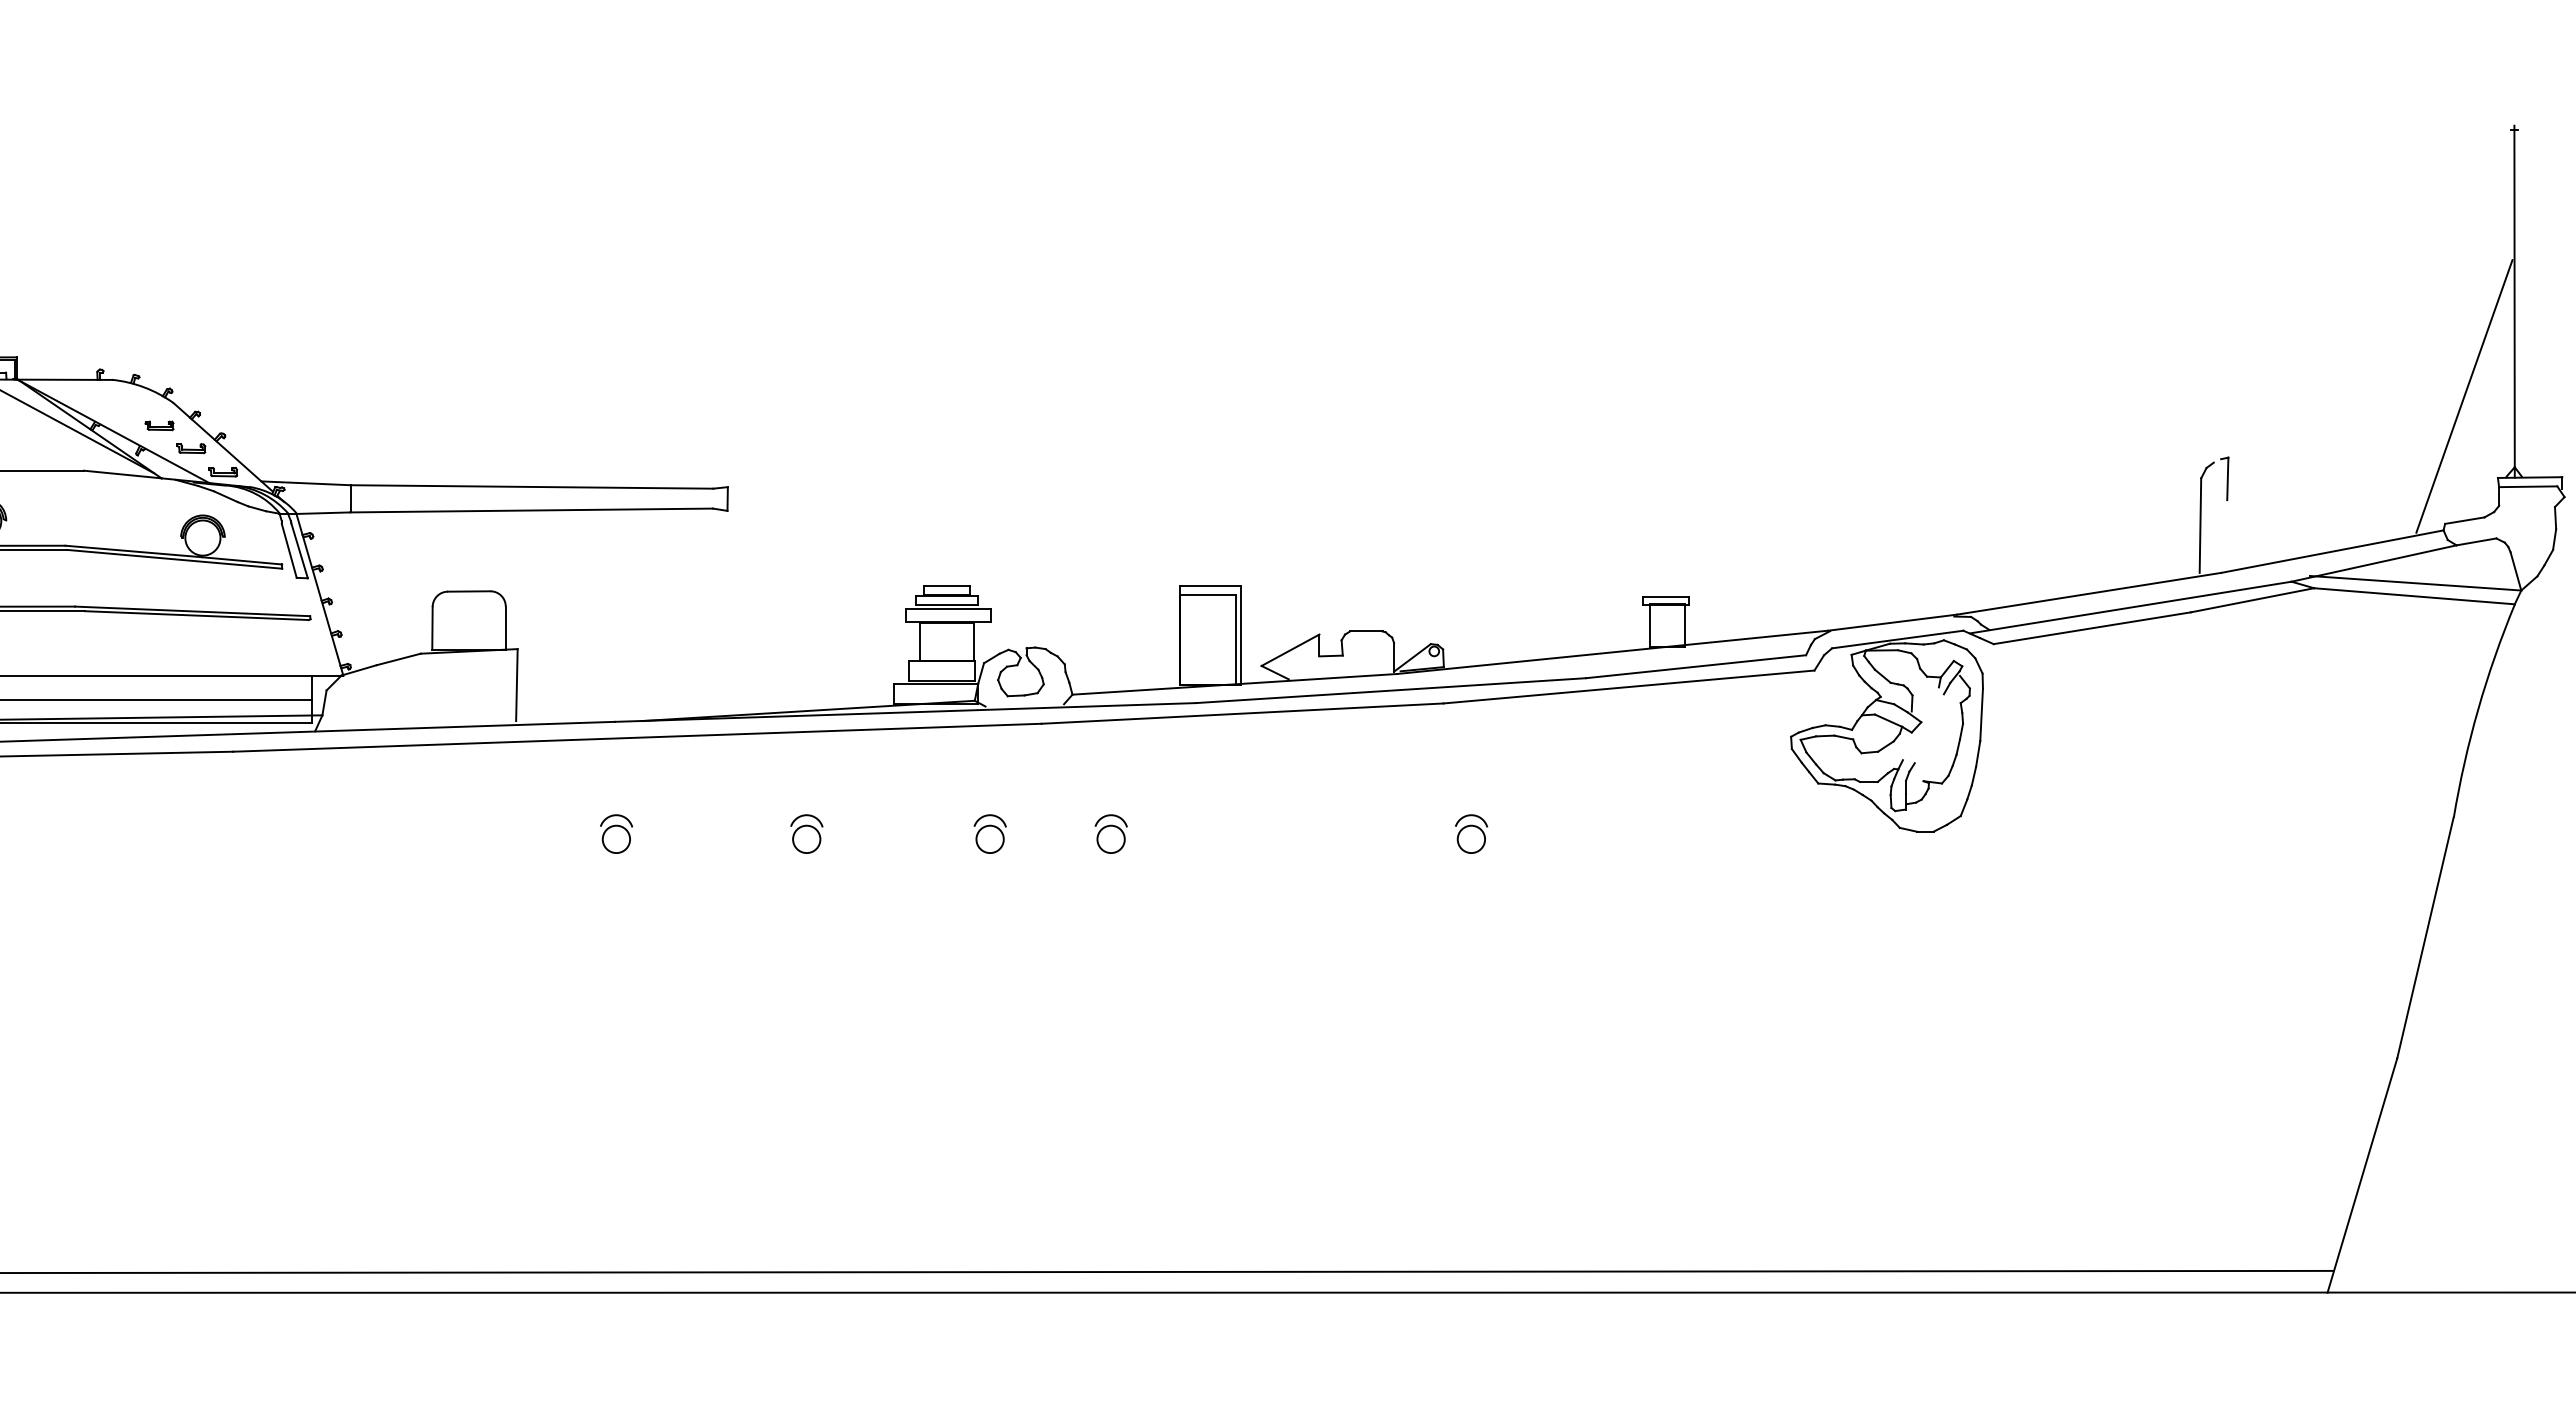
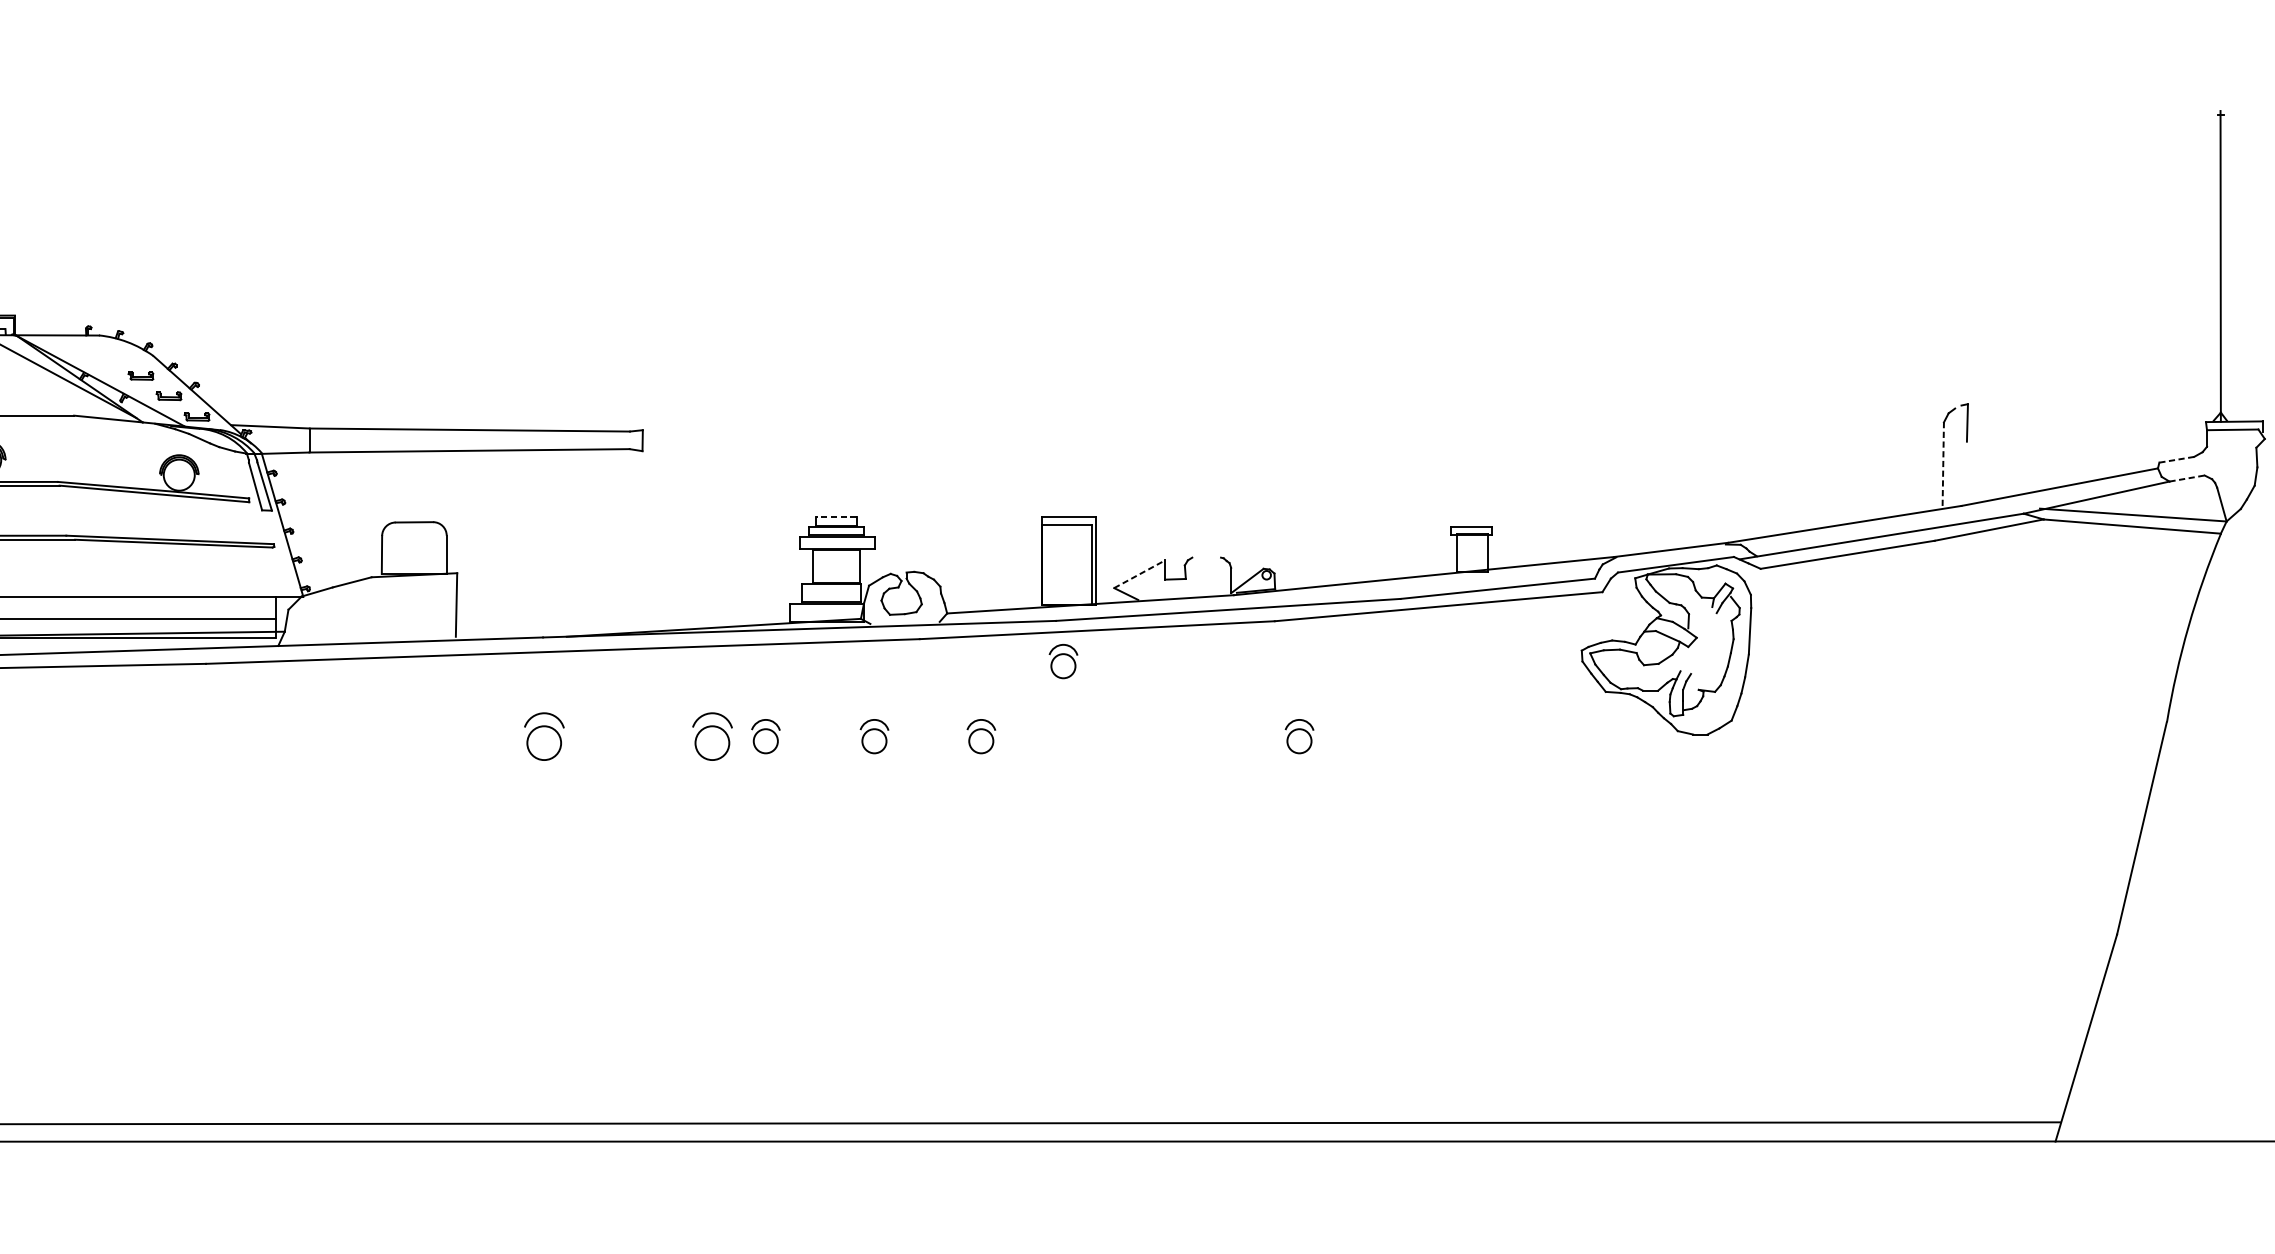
line: (2464, 396) -> (2176, 350), removed
line: (2464, 520) -> (2176, 459), solid -> dashed
line: (2200, 525) -> (1943, 464), solid -> dashed
line: (2476, 541) -> (2187, 478), solid -> dashed
line: (947, 585) -> (836, 517), solid -> dashed
line: (1366, 631) -> (1206, 557), removed
line: (1290, 650) -> (1139, 574), solid -> dashed
part: (1203, 748) -> (1062, 660), added
part: (616, 833) -> (544, 736), size x1.4
part: (806, 833) -> (712, 736), size x1.4
part: (866, 833) -> (765, 736), added

